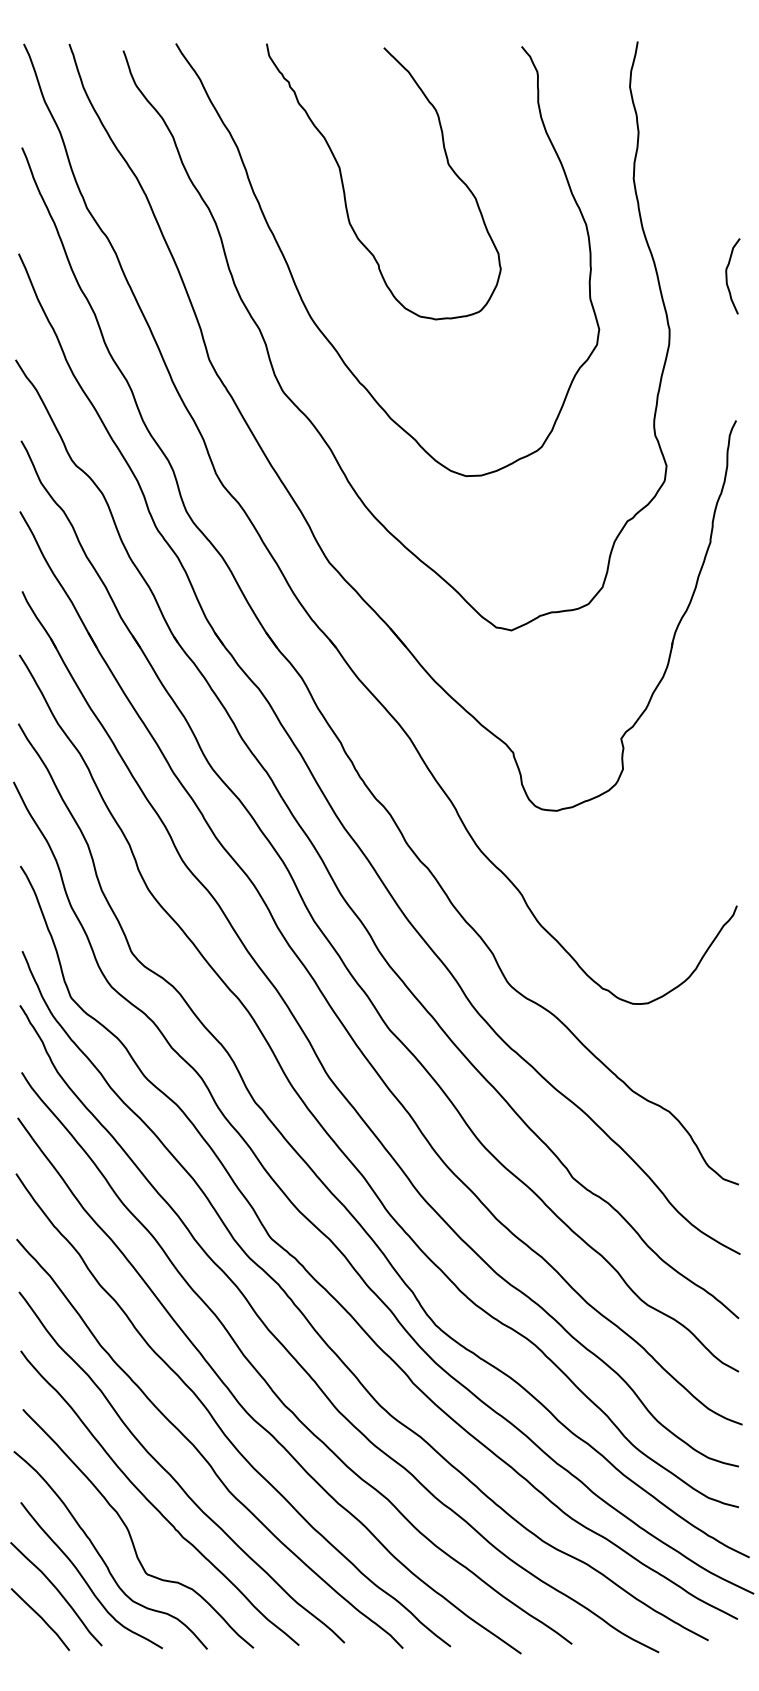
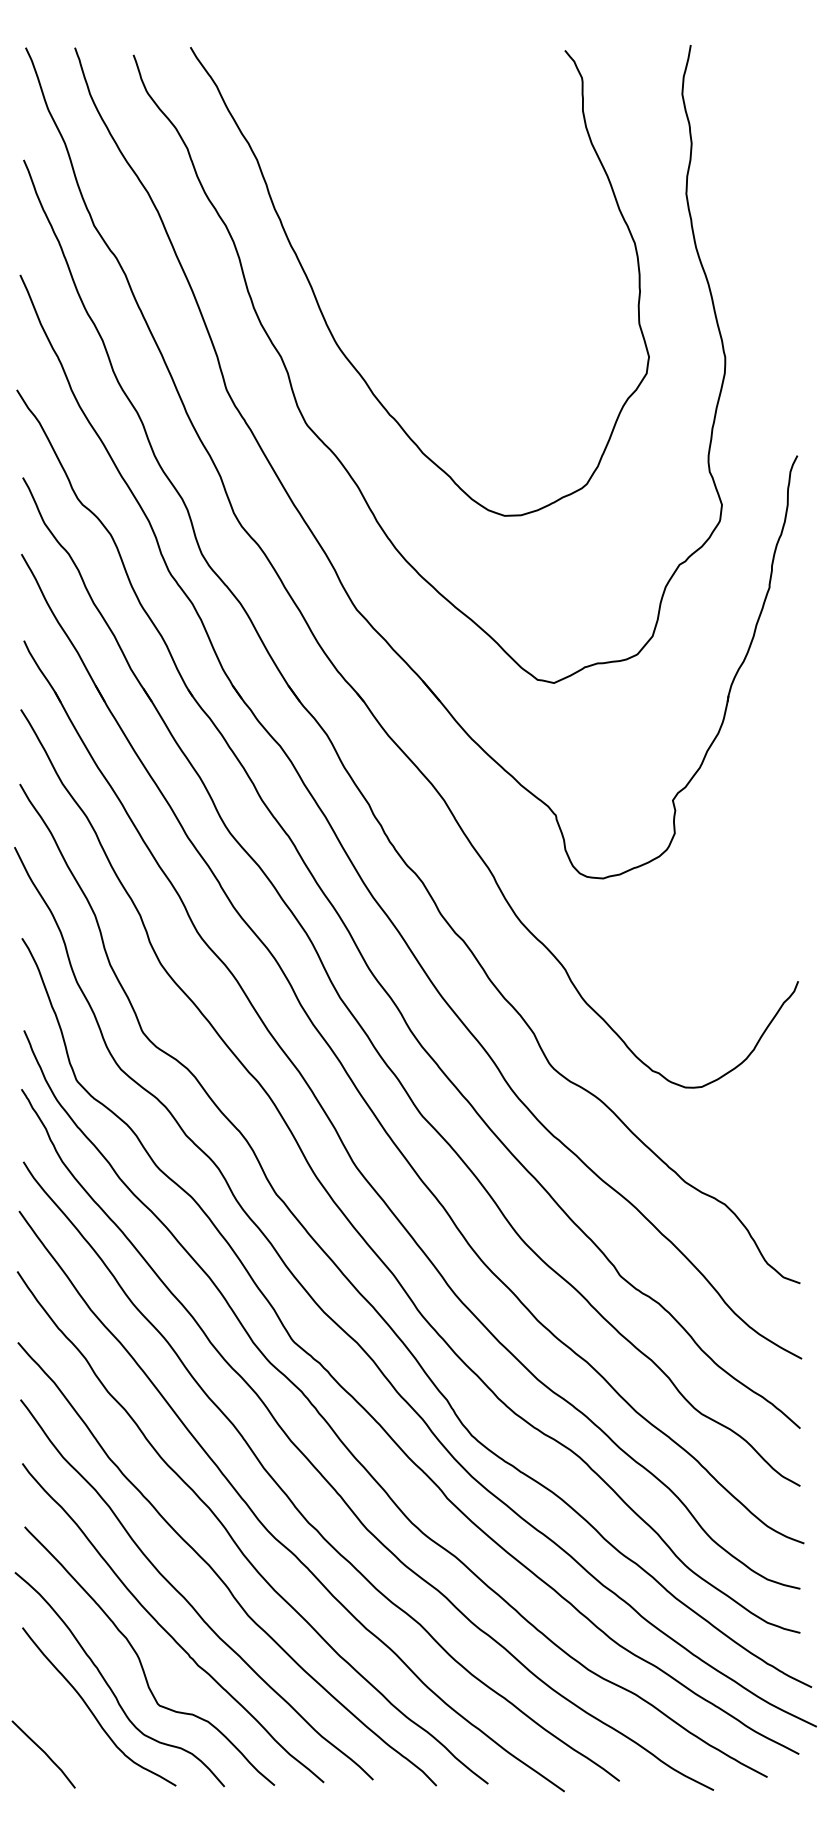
curve: (344, 189) -> (373, 205), removed
curve: (727, 276) -> (787, 299), removed
curve: (57, 1591) -> (62, 1724), removed

